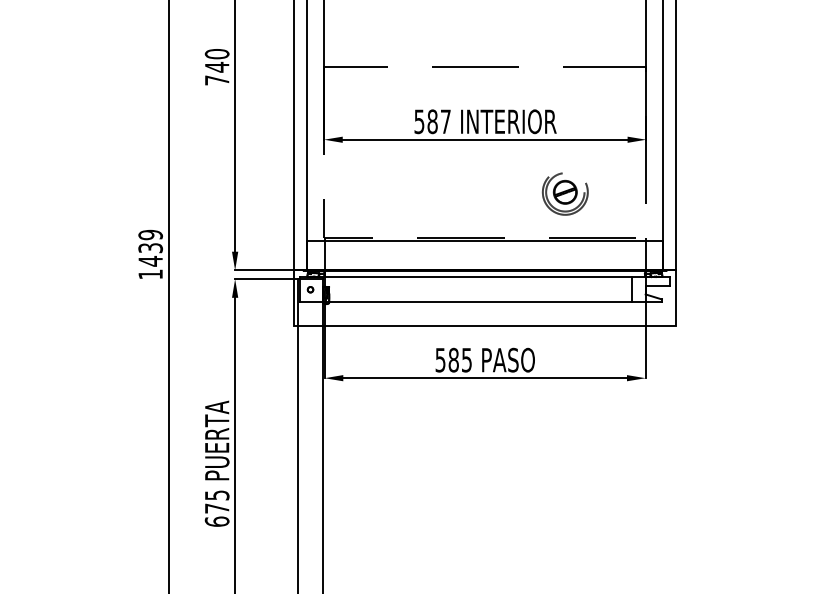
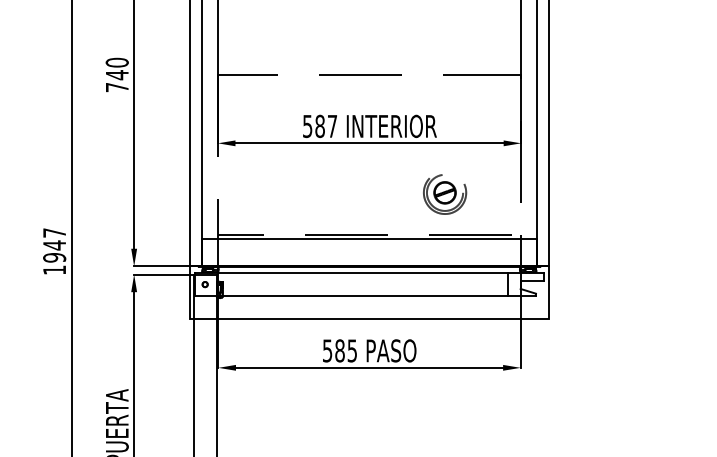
text: (150, 247) -> (54, 244), 1439 -> 1947

